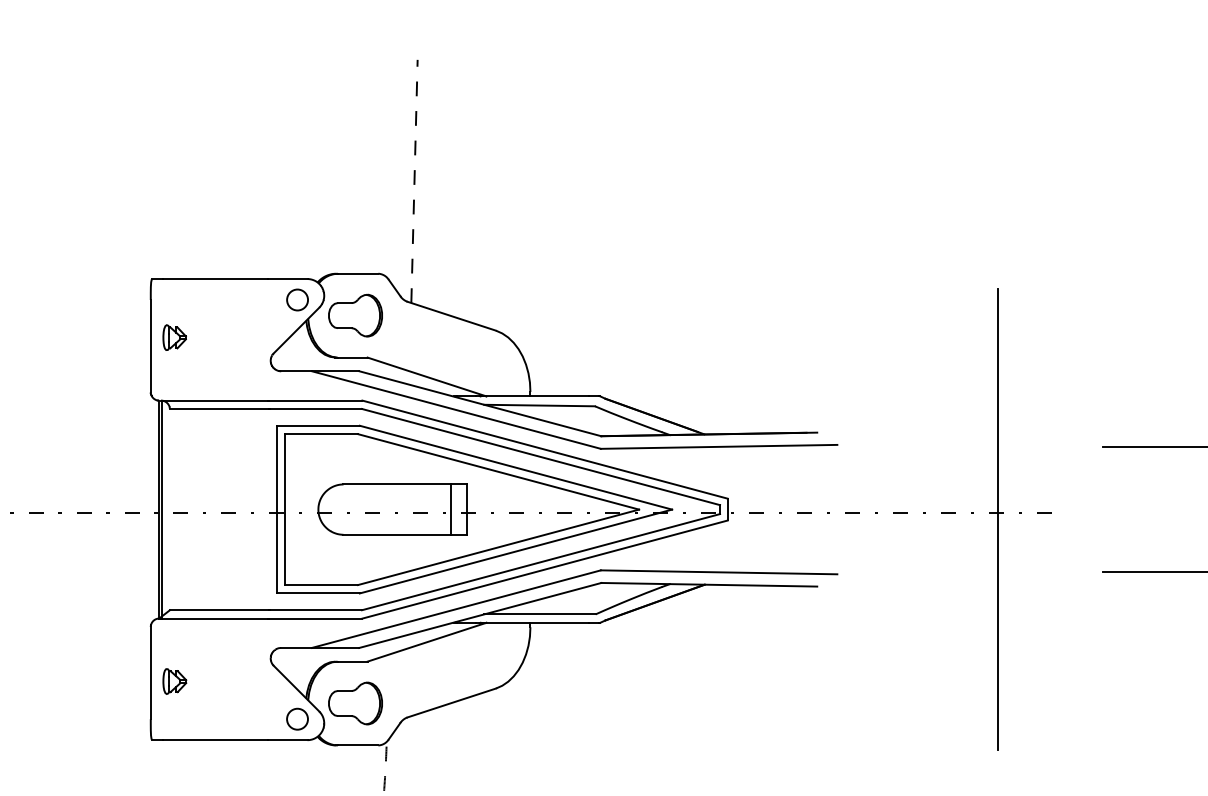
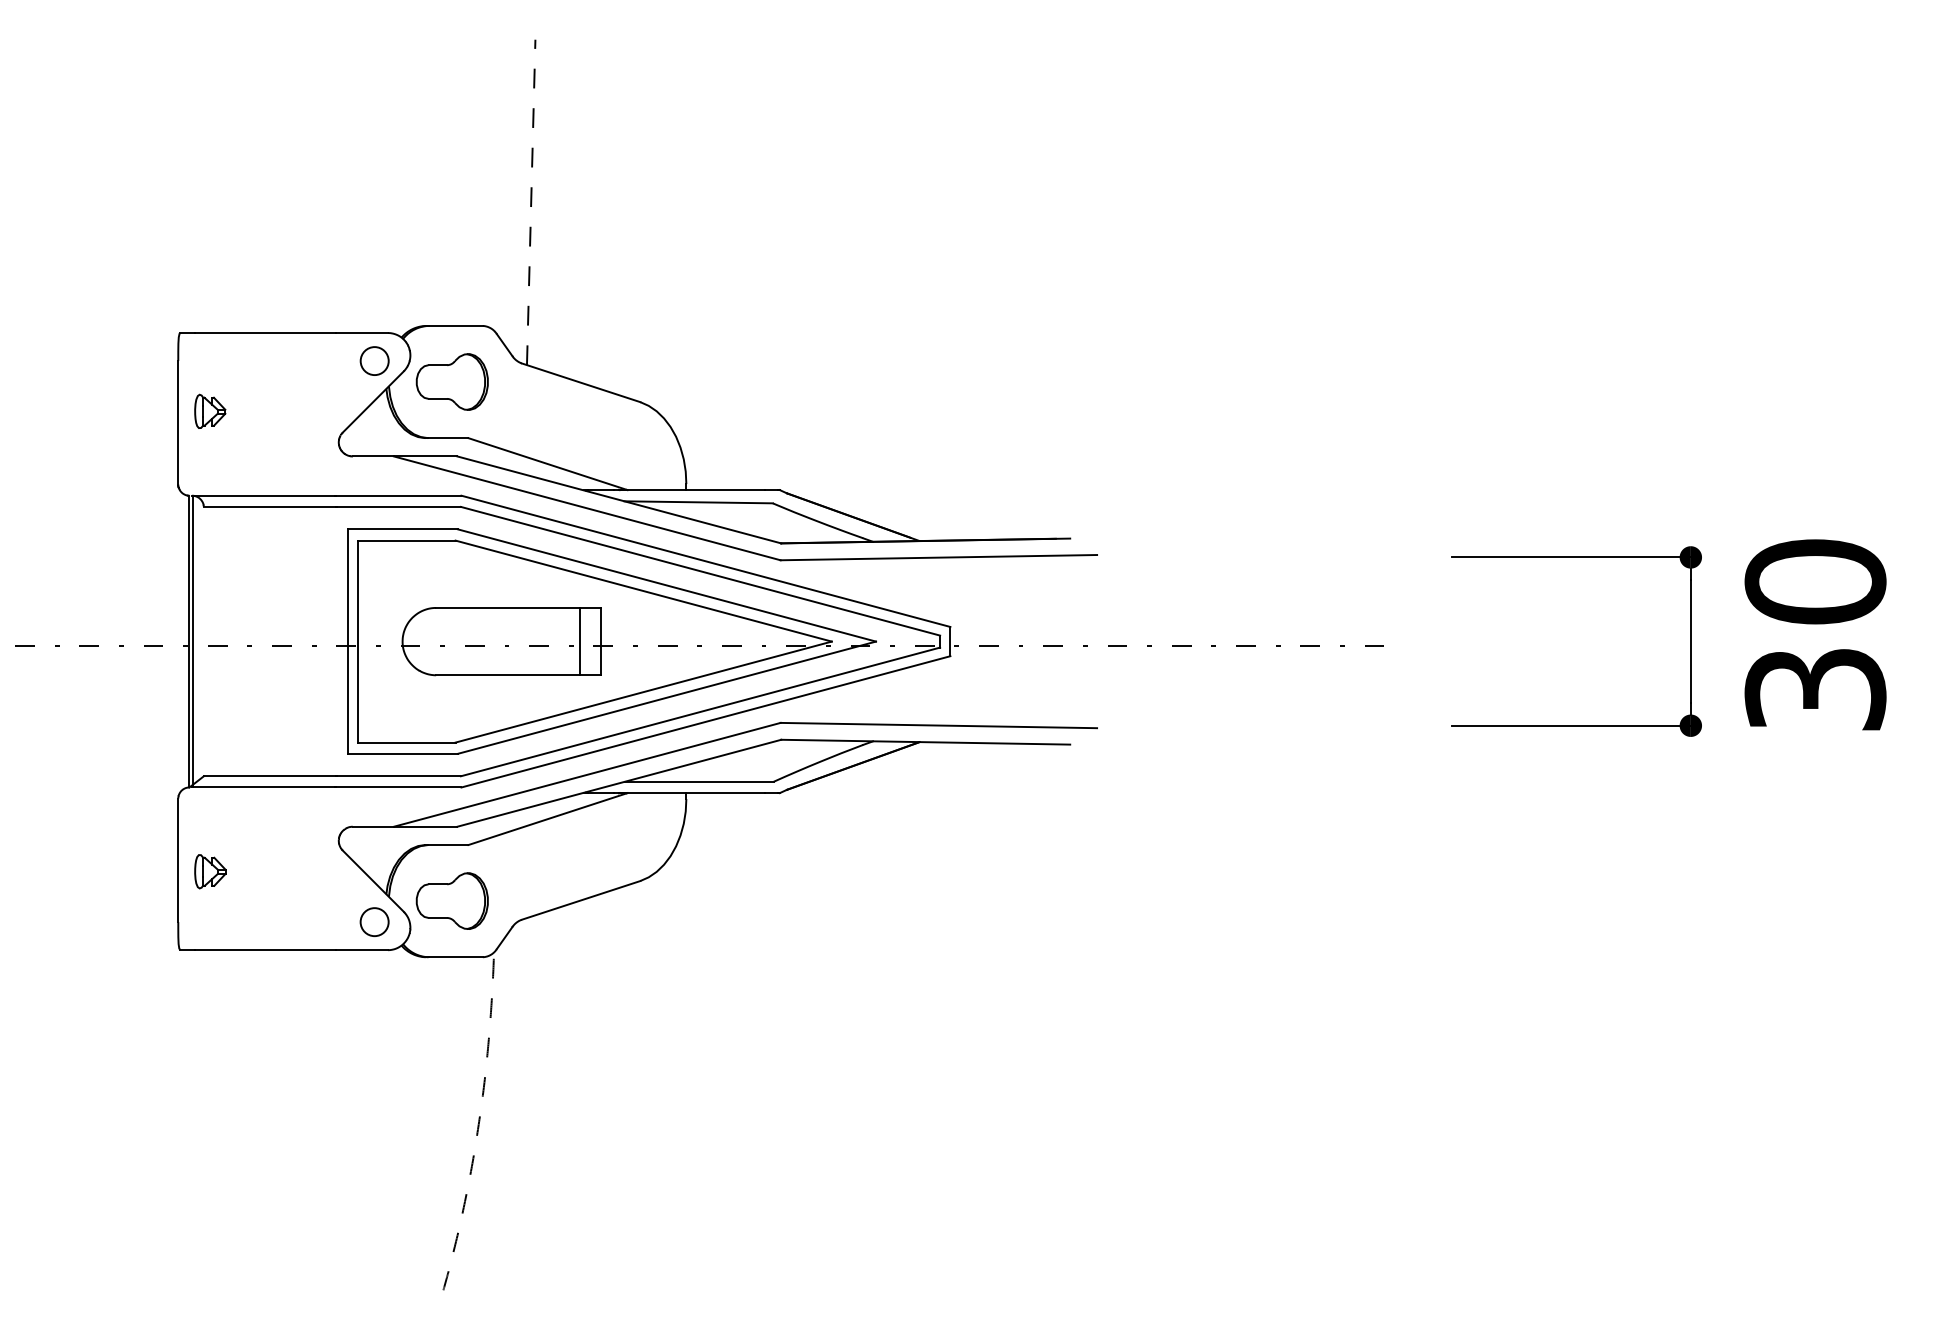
line: (998, 519) -> (1312, 654), removed

